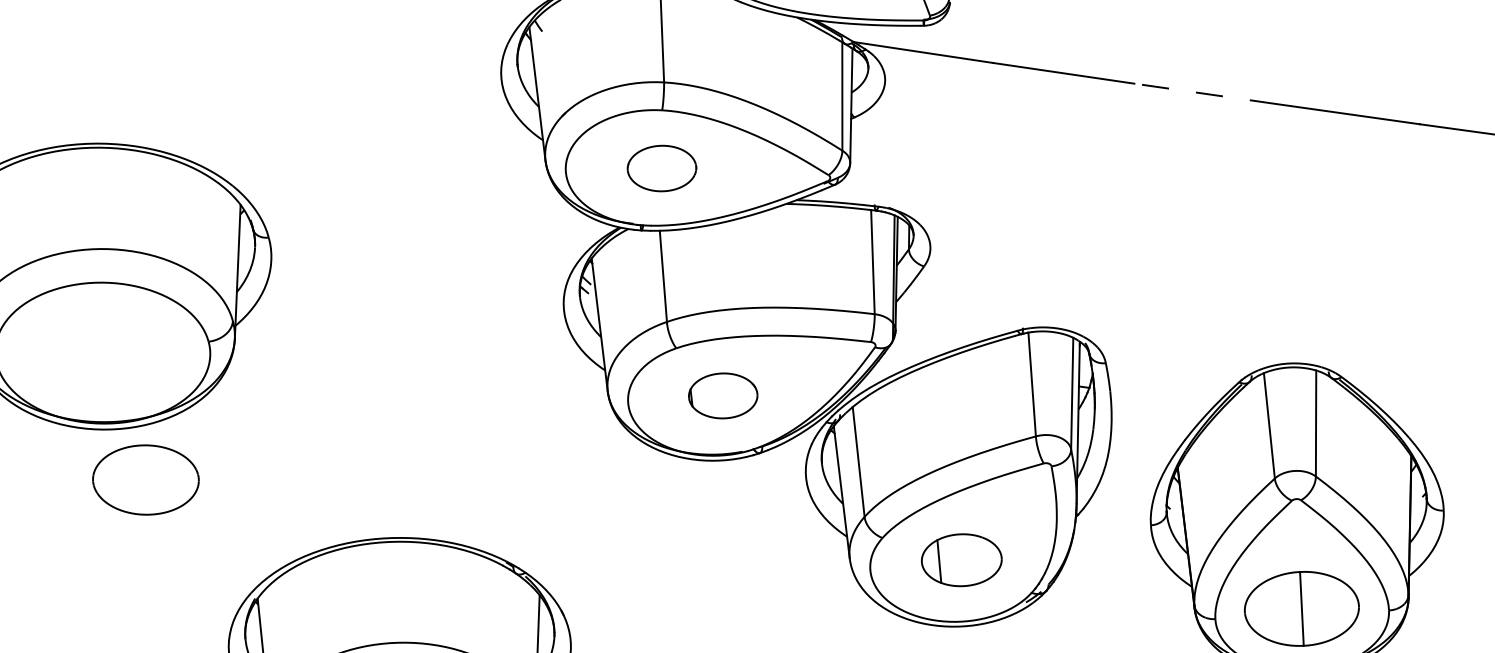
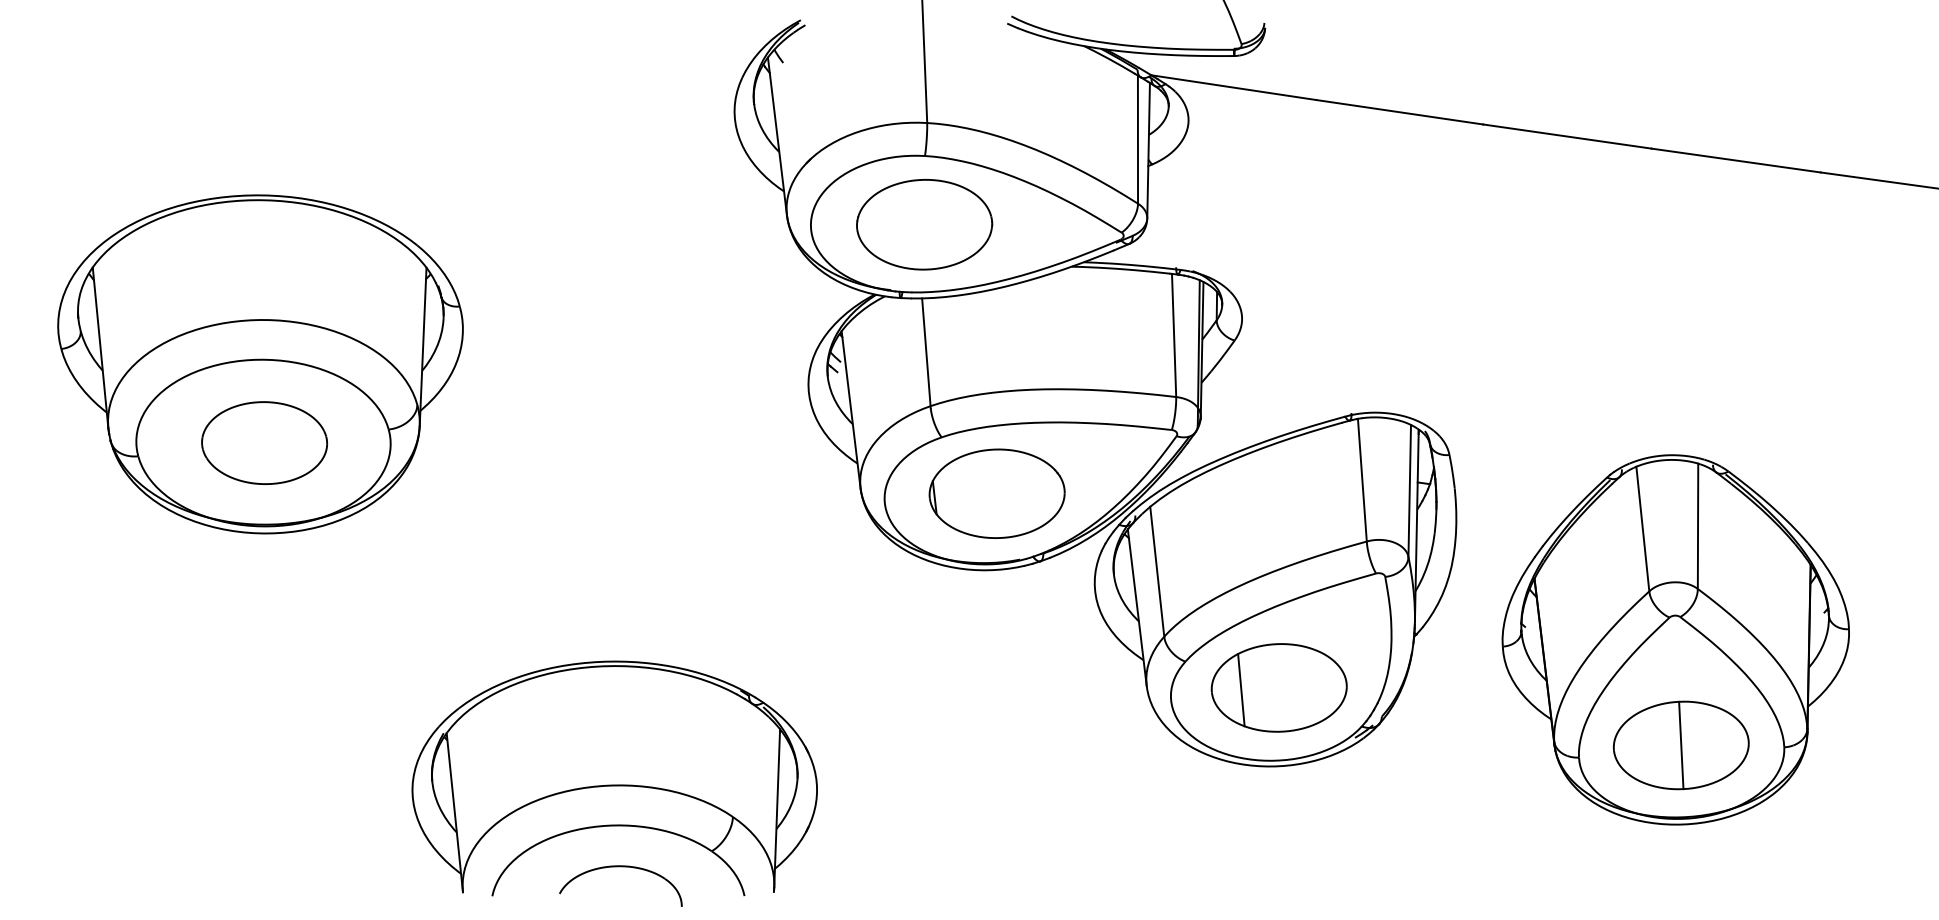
line: (1204, 93) -> (1566, 136), dashed -> solid
part: (661, 168) -> (924, 224), size x1.67
part: (722, 395) -> (996, 493), size x1.67
part: (145, 479) -> (264, 442), moved
part: (961, 559) -> (1278, 687), size x1.43

